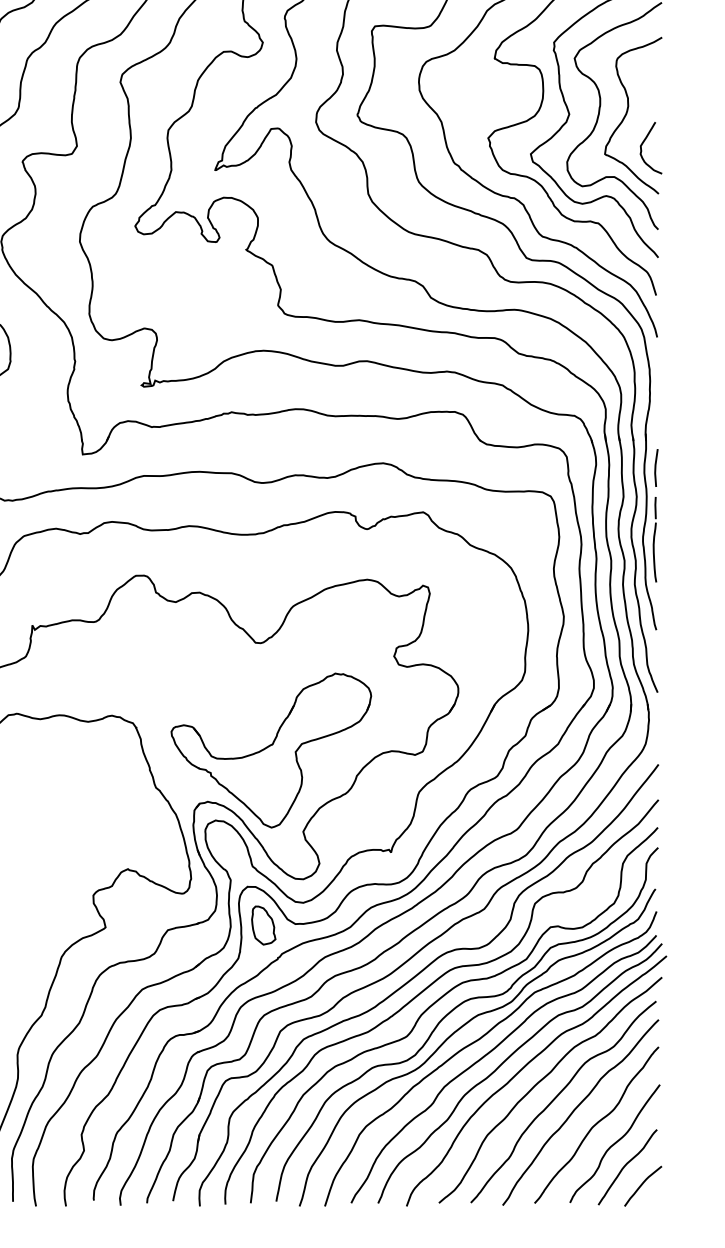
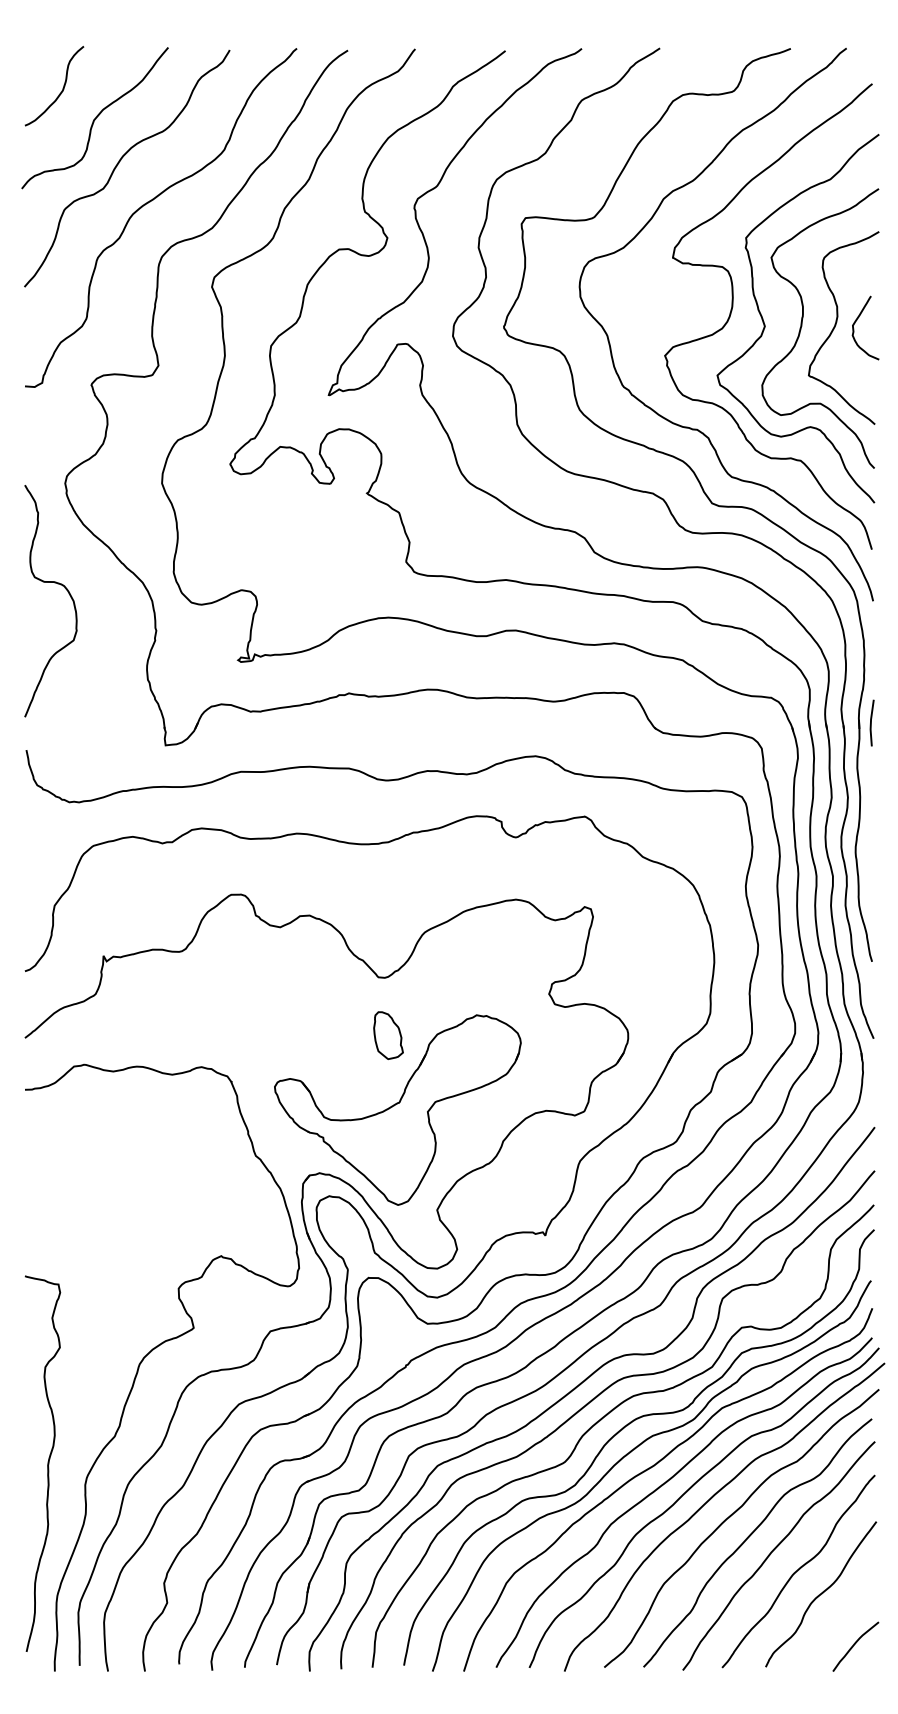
curve: (644, 141) -> (857, 320), moved
line: (655, 467) -> (871, 722), moved
part: (654, 538) -> (869, 849), removed
part: (263, 925) -> (388, 1035), moved
curve: (625, 1165) -> (834, 1621), removed

